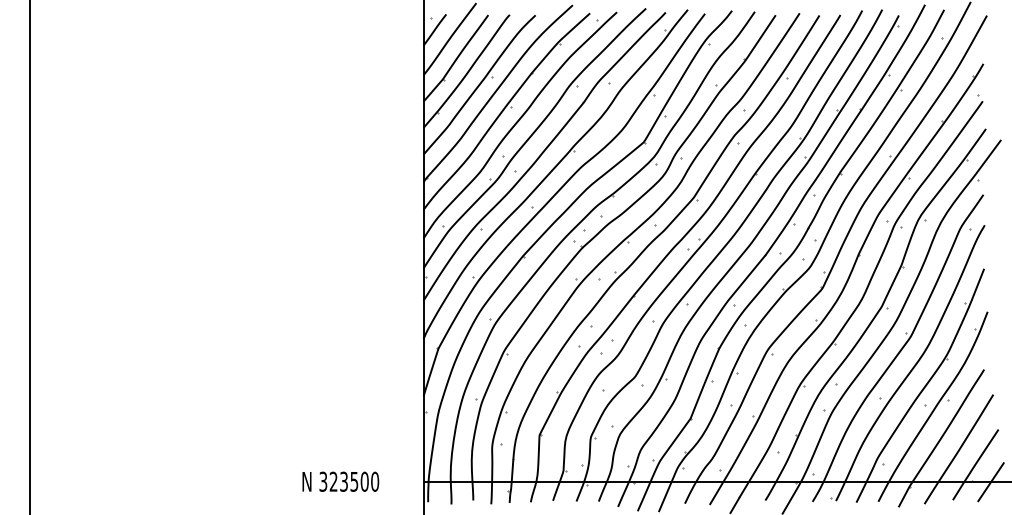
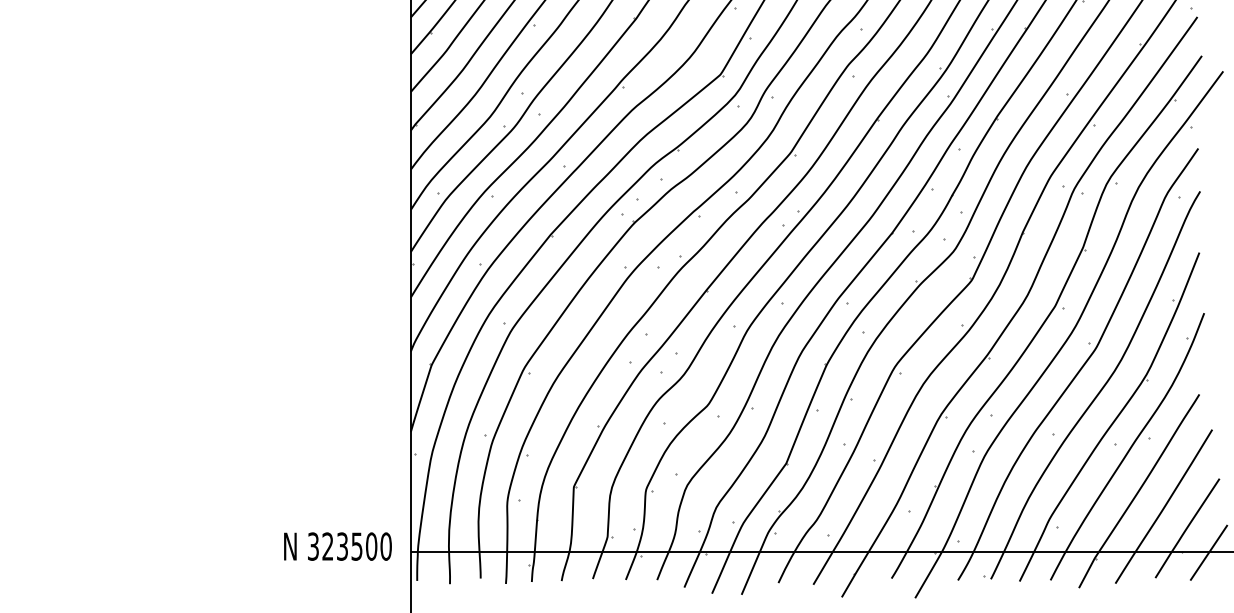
text: (340, 481) -> (337, 546), moved

